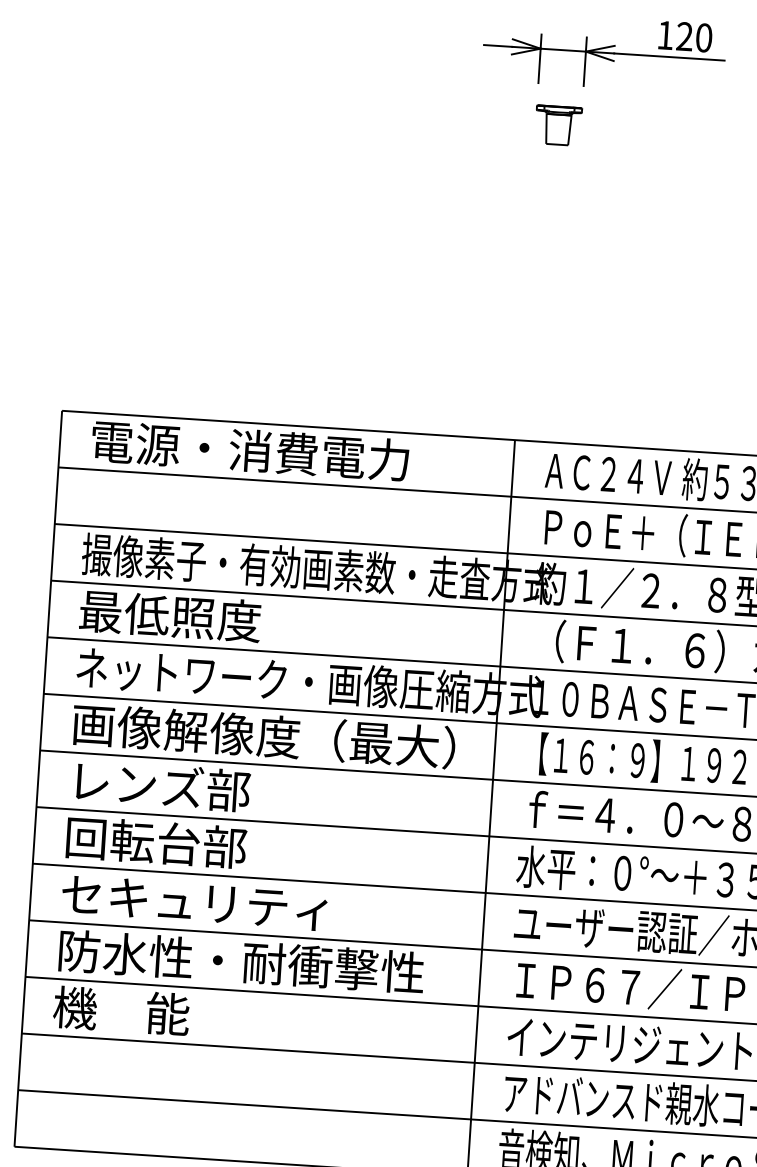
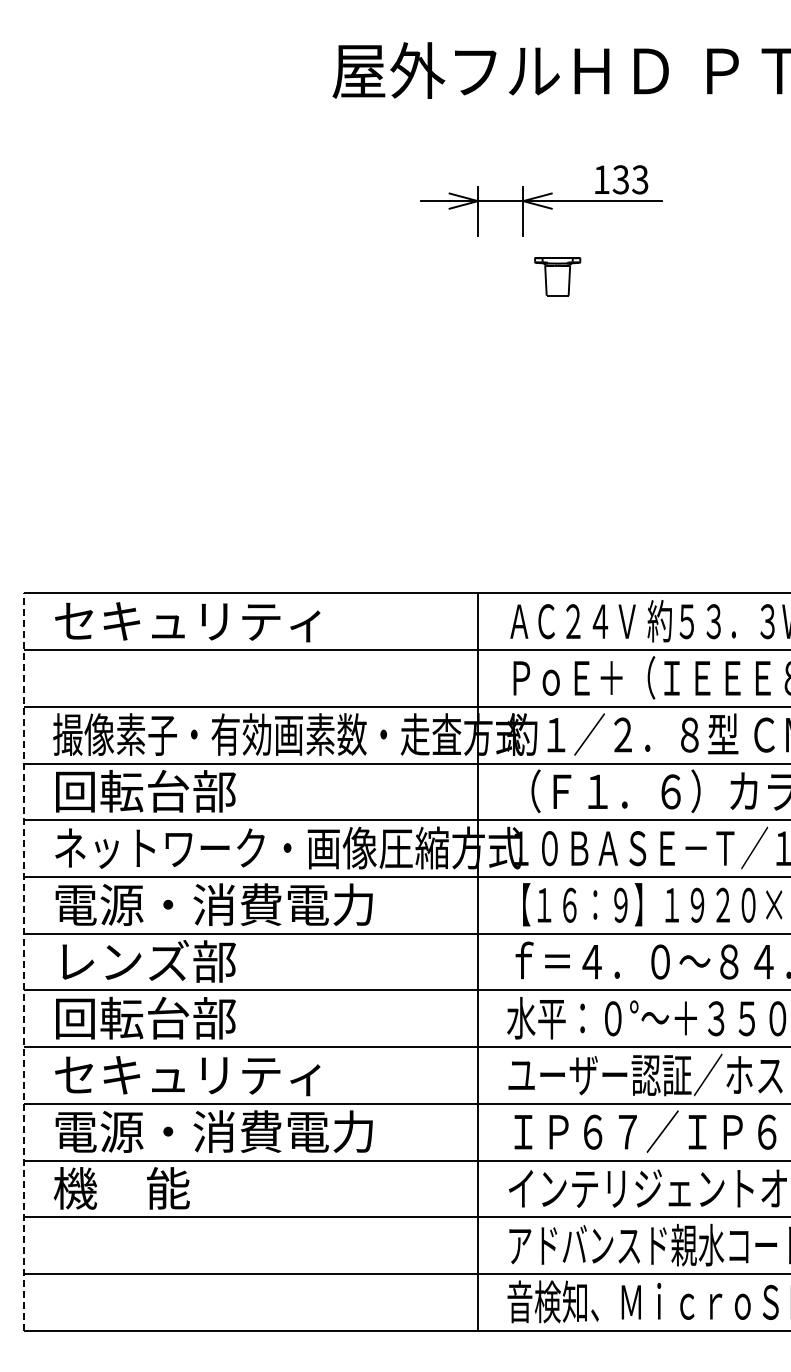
text: (694, 36) -> (630, 179), 120 -> 133
part: (558, 125) -> (557, 276), moved
text: (249, 450) -> (213, 620), 電源・消費電力 -> セキュリティ
text: (169, 616) -> (144, 791), 最低照度 -> 回転台部
text: (263, 735) -> (245, 904), 画像解像度（最大） -> 電源・消費電力
line: (37, 779) -> (23, 962), solid -> dashed
text: (241, 961) -> (238, 1131), 防水性・耐衝撃性 -> 電源・消費電力

